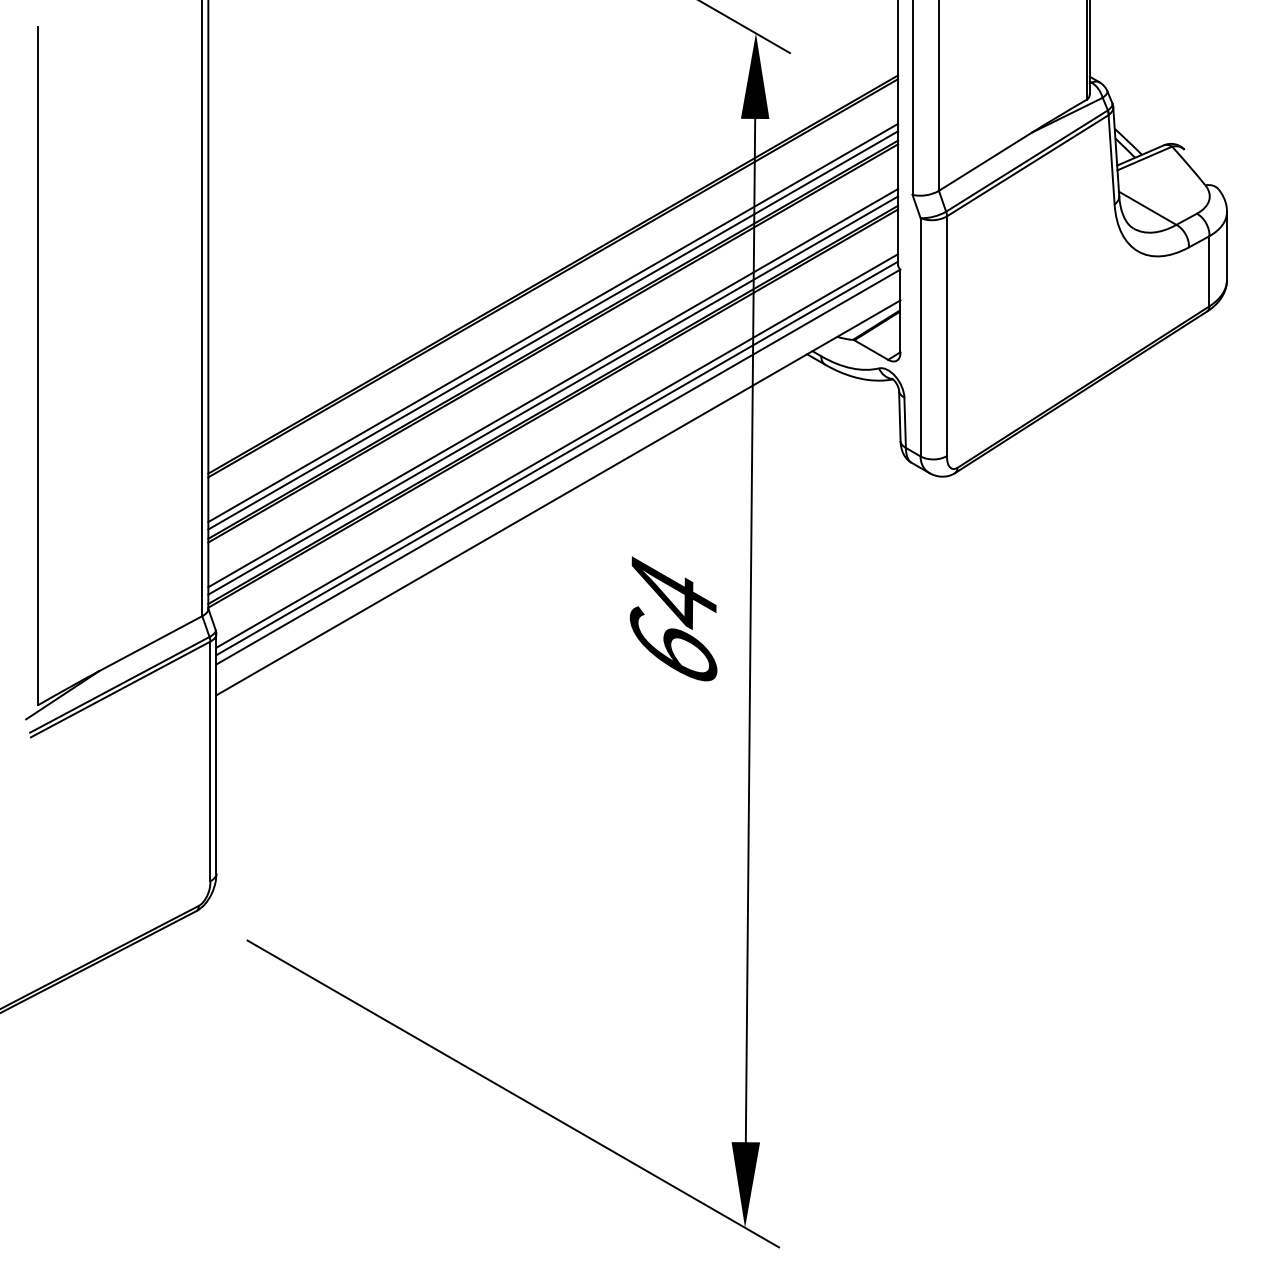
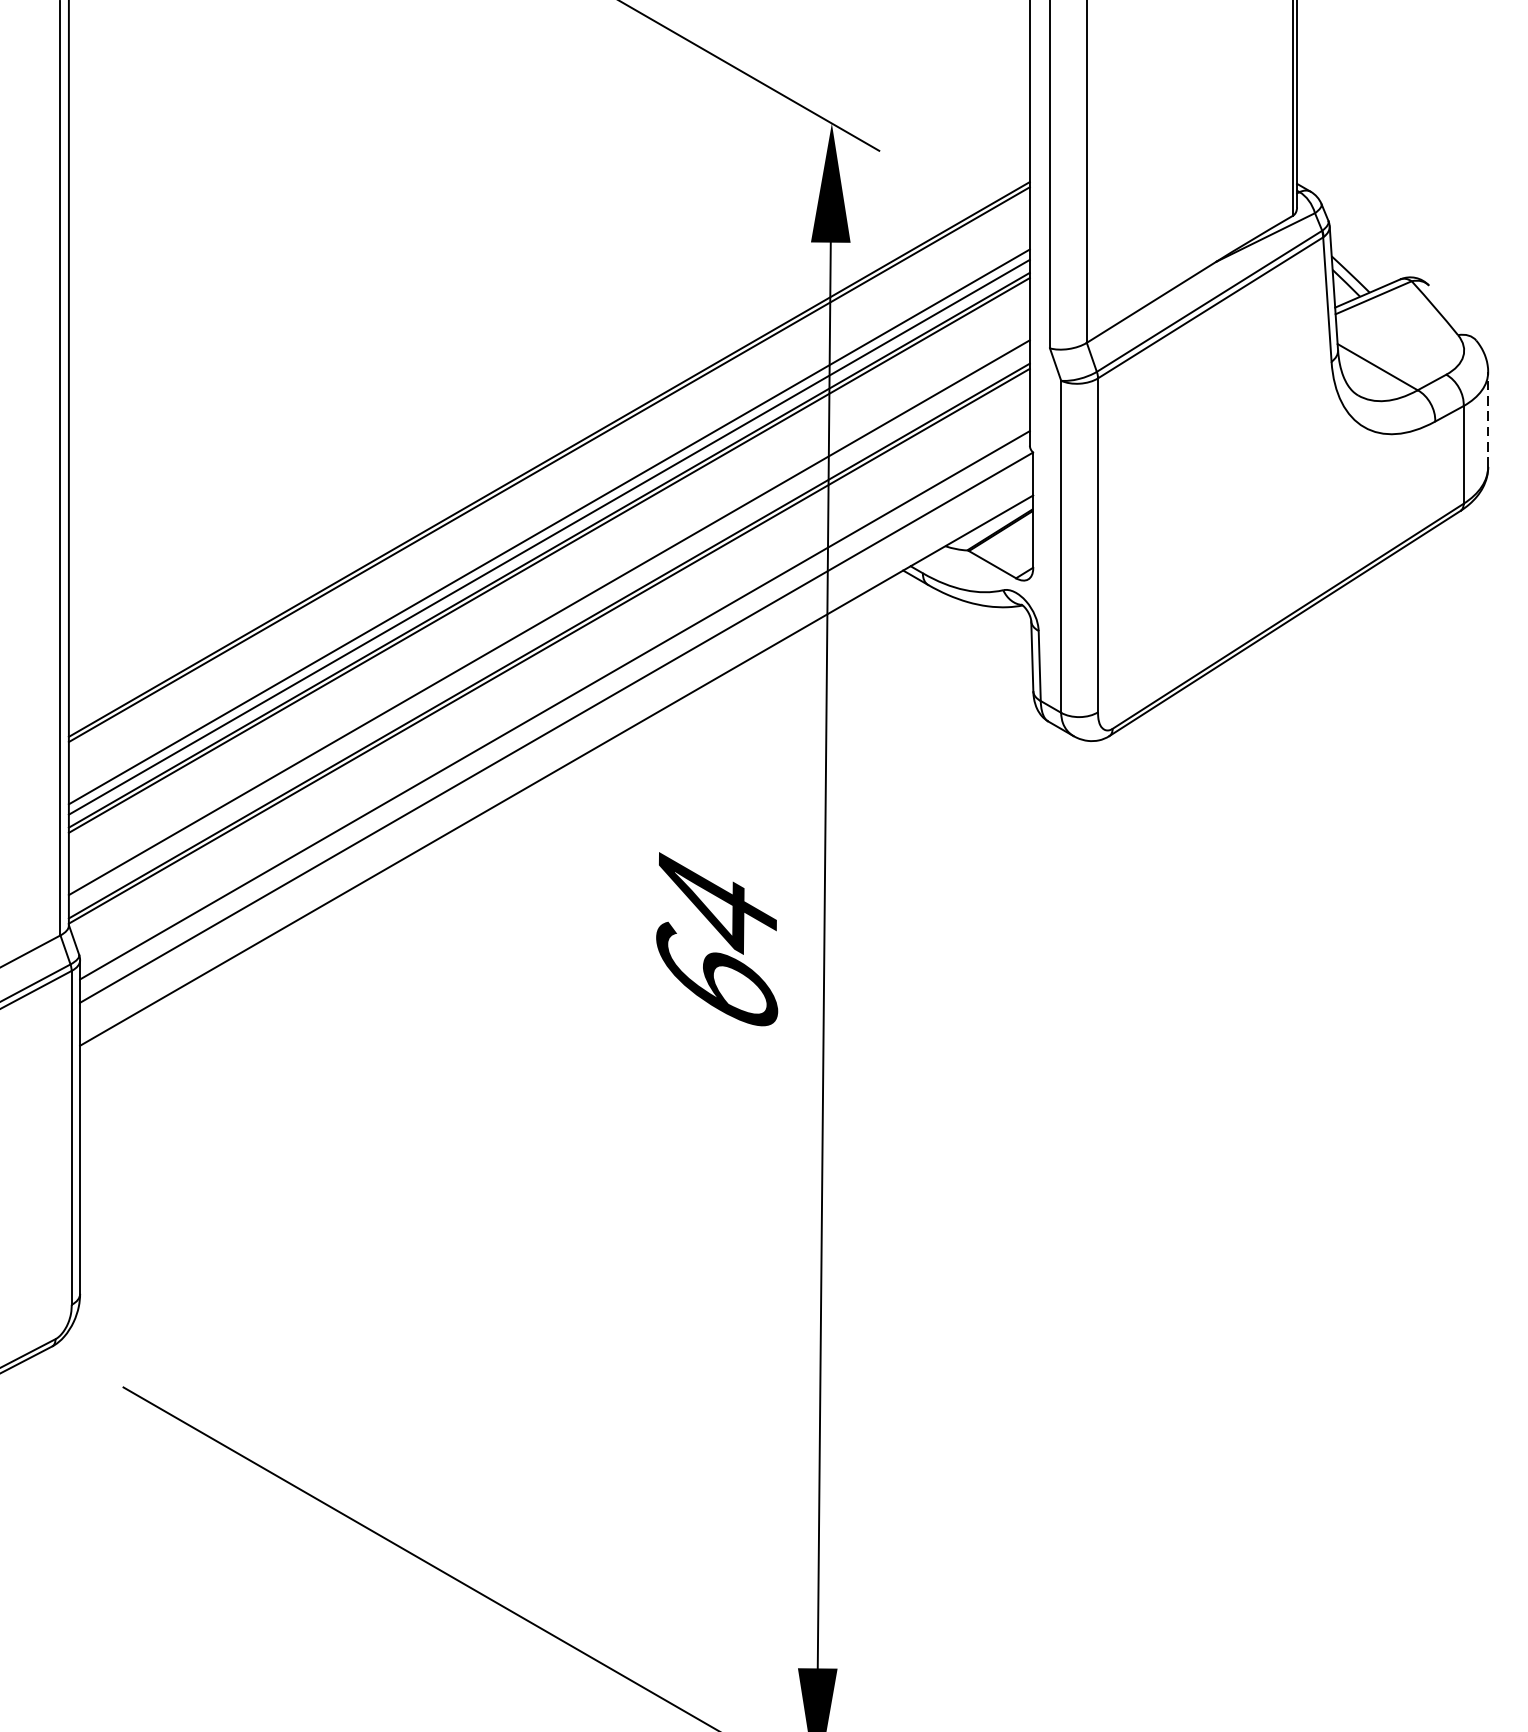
line: (1227, 245) -> (1488, 418), solid -> dashed
line: (553, 395) -> (549, 627), removed
line: (557, 458) -> (555, 715), removed

